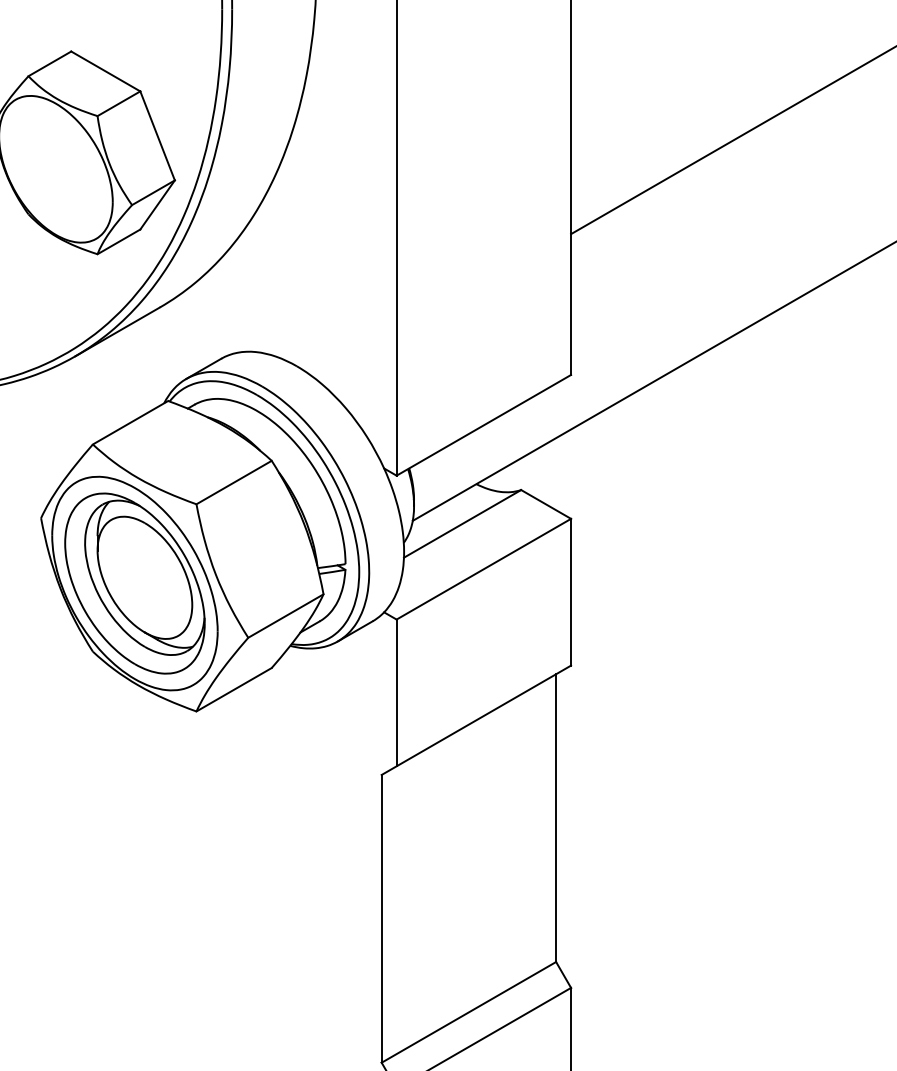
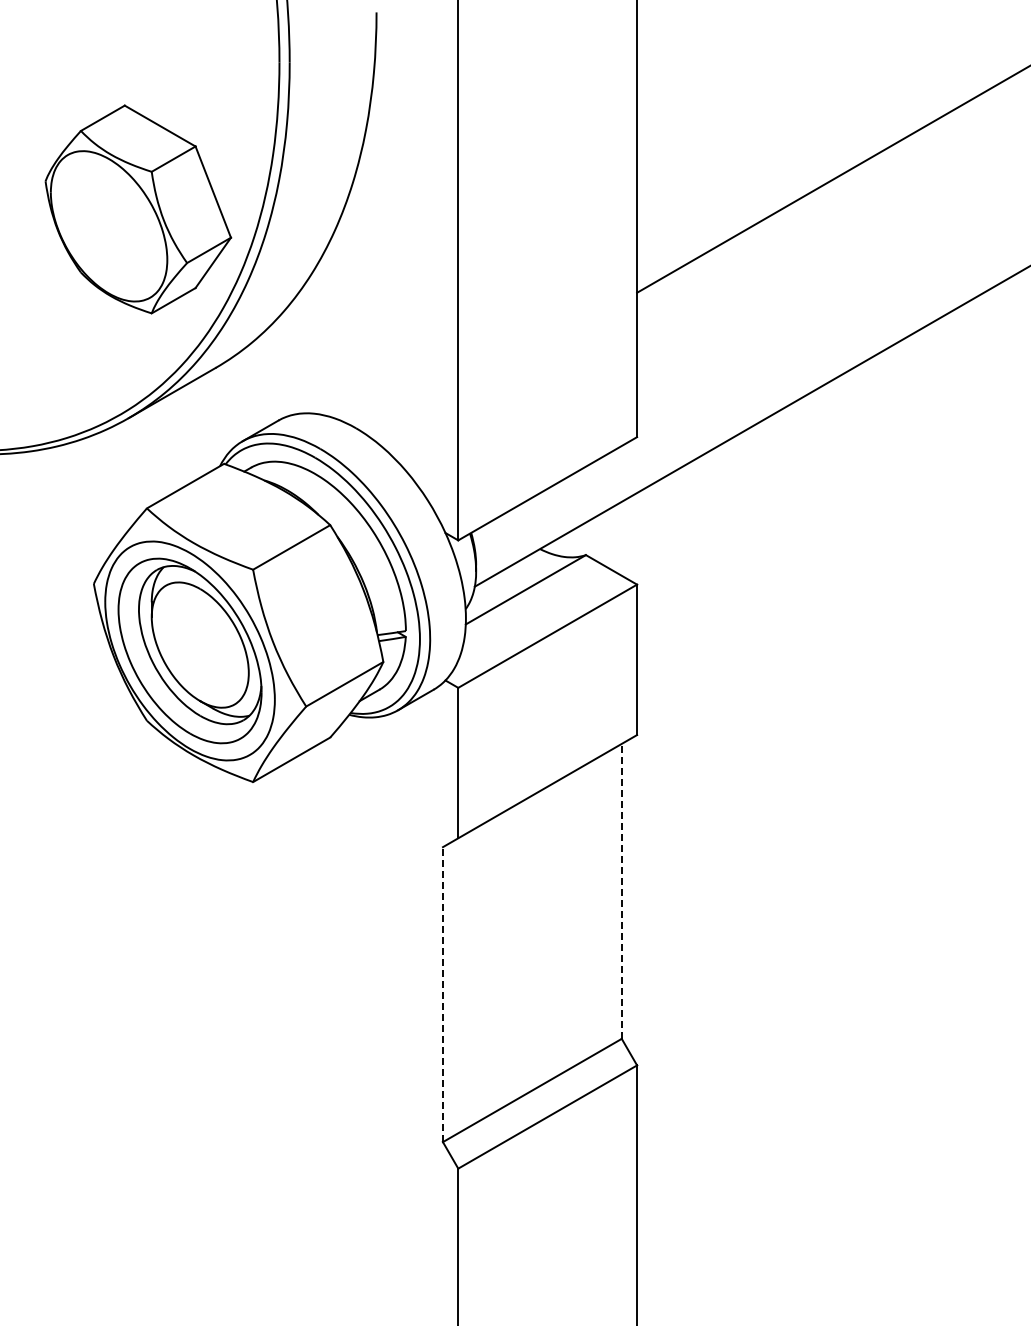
line: (555, 817) -> (621, 890), solid -> dashed
line: (381, 918) -> (442, 994), solid -> dashed

